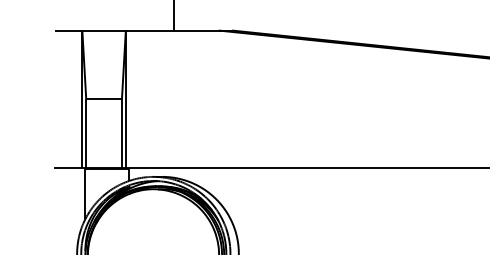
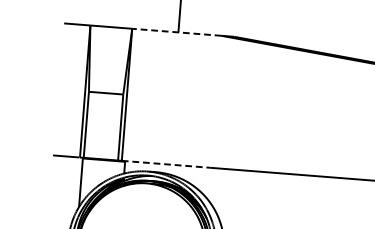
line: (171, 30) -> (176, 32), solid -> dashed
line: (172, 167) -> (166, 163), solid -> dashed

